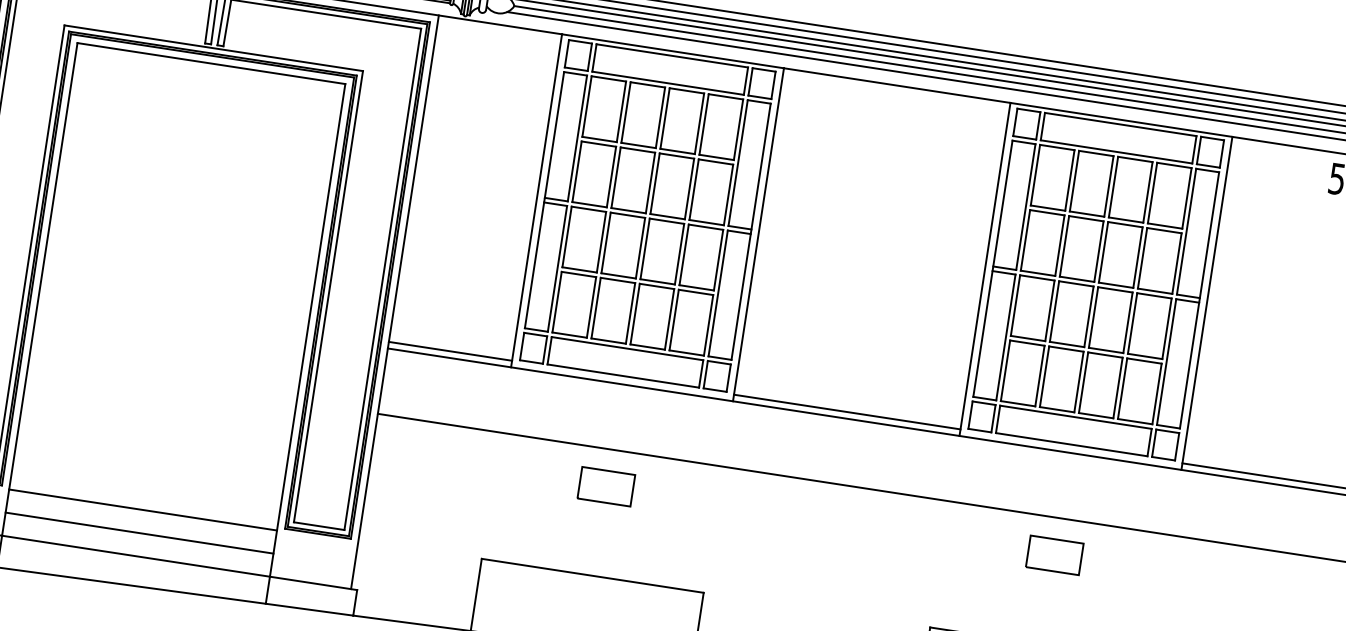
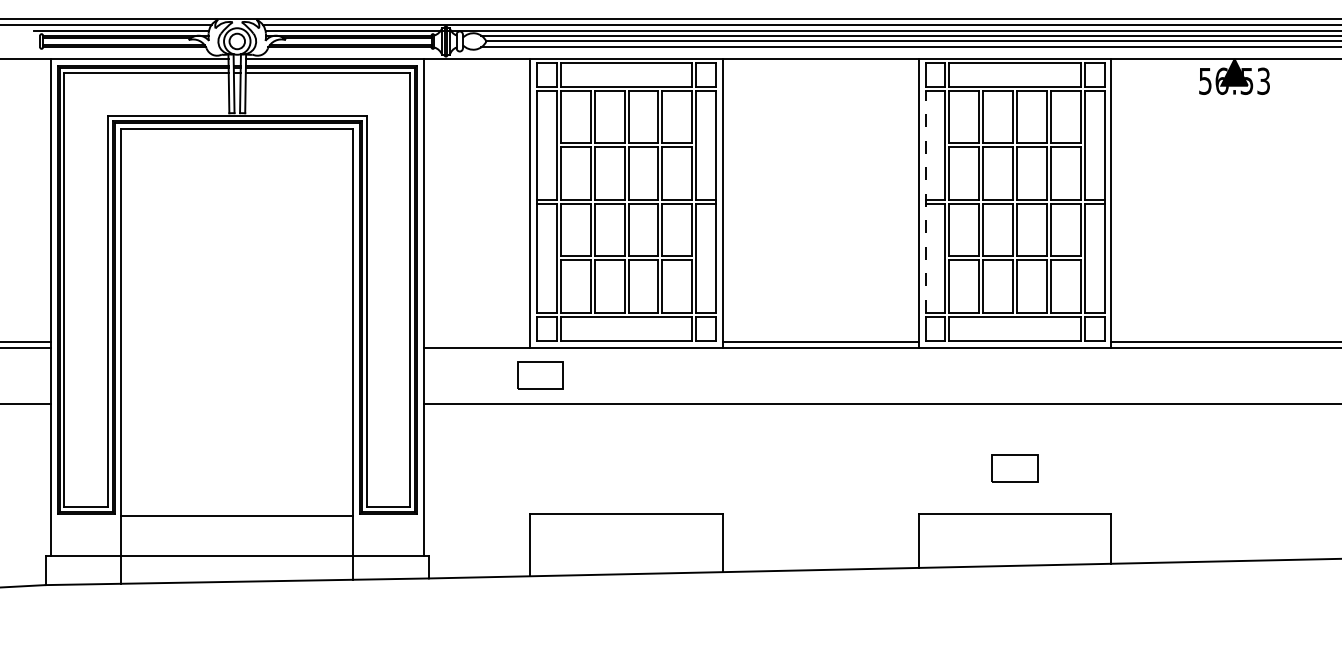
line: (992, 268) -> (925, 201), solid -> dashed
line: (449, 351) -> (476, 342), removed
part: (606, 486) -> (540, 375), moved
line: (139, 533) -> (237, 536), removed
part: (1054, 555) -> (1014, 468), moved

